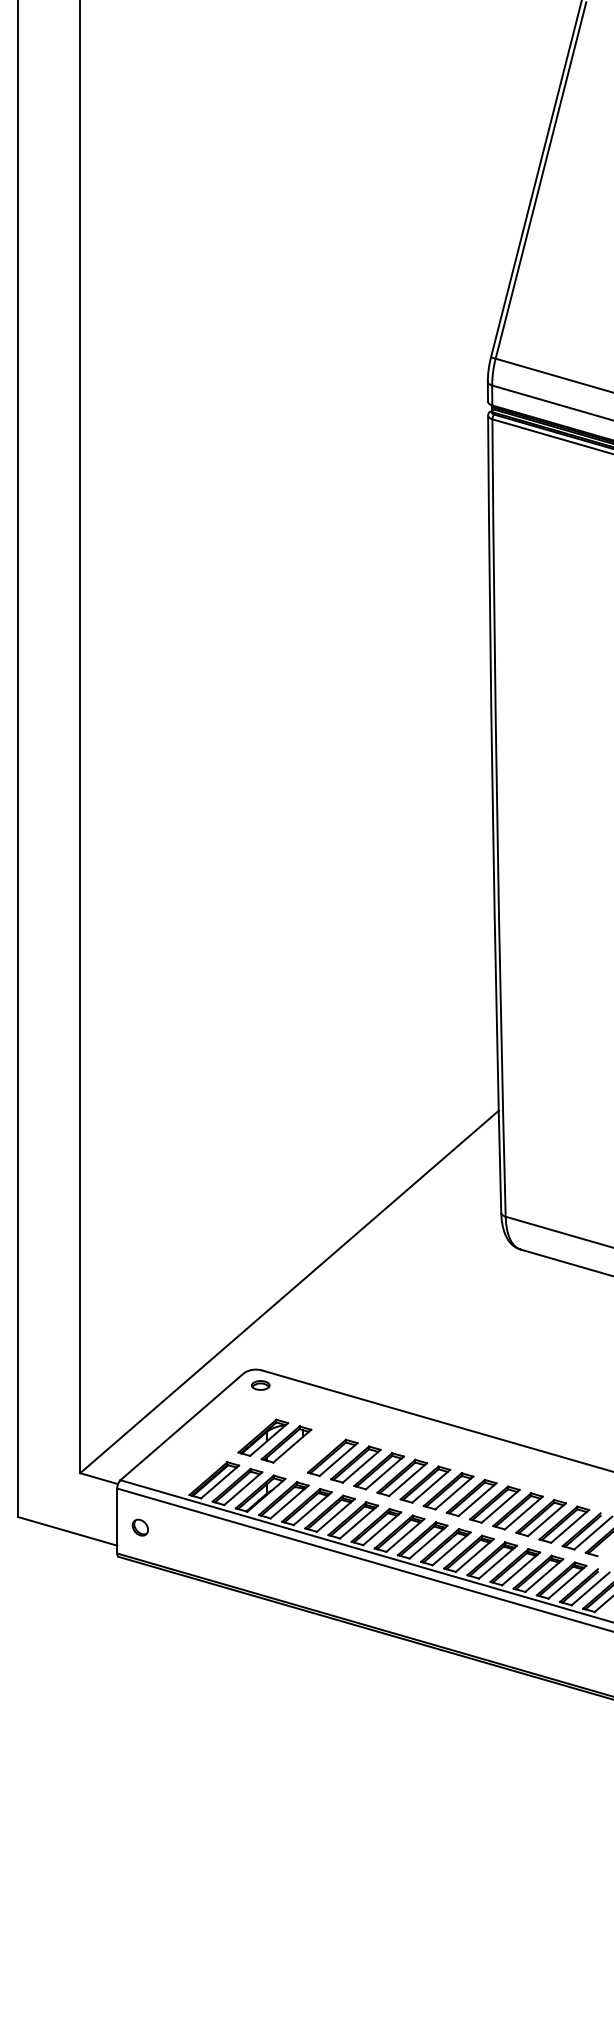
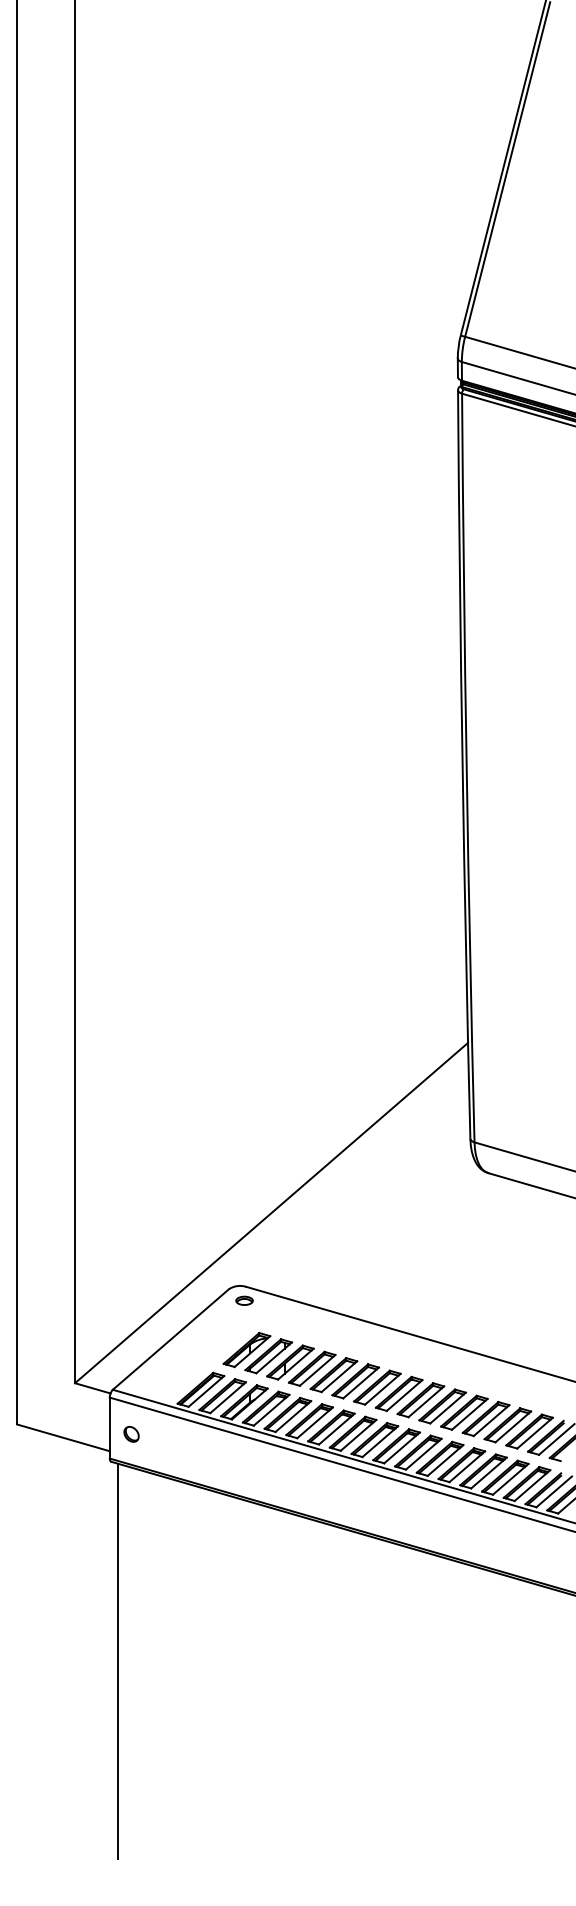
part: (309, 1451) -> (290, 1362), added
line: (125, 1769) -> (117, 1661), added

